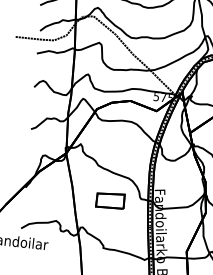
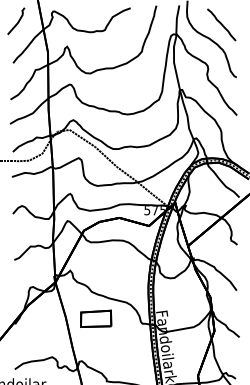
part: (110, 200) -> (96, 318), moved

